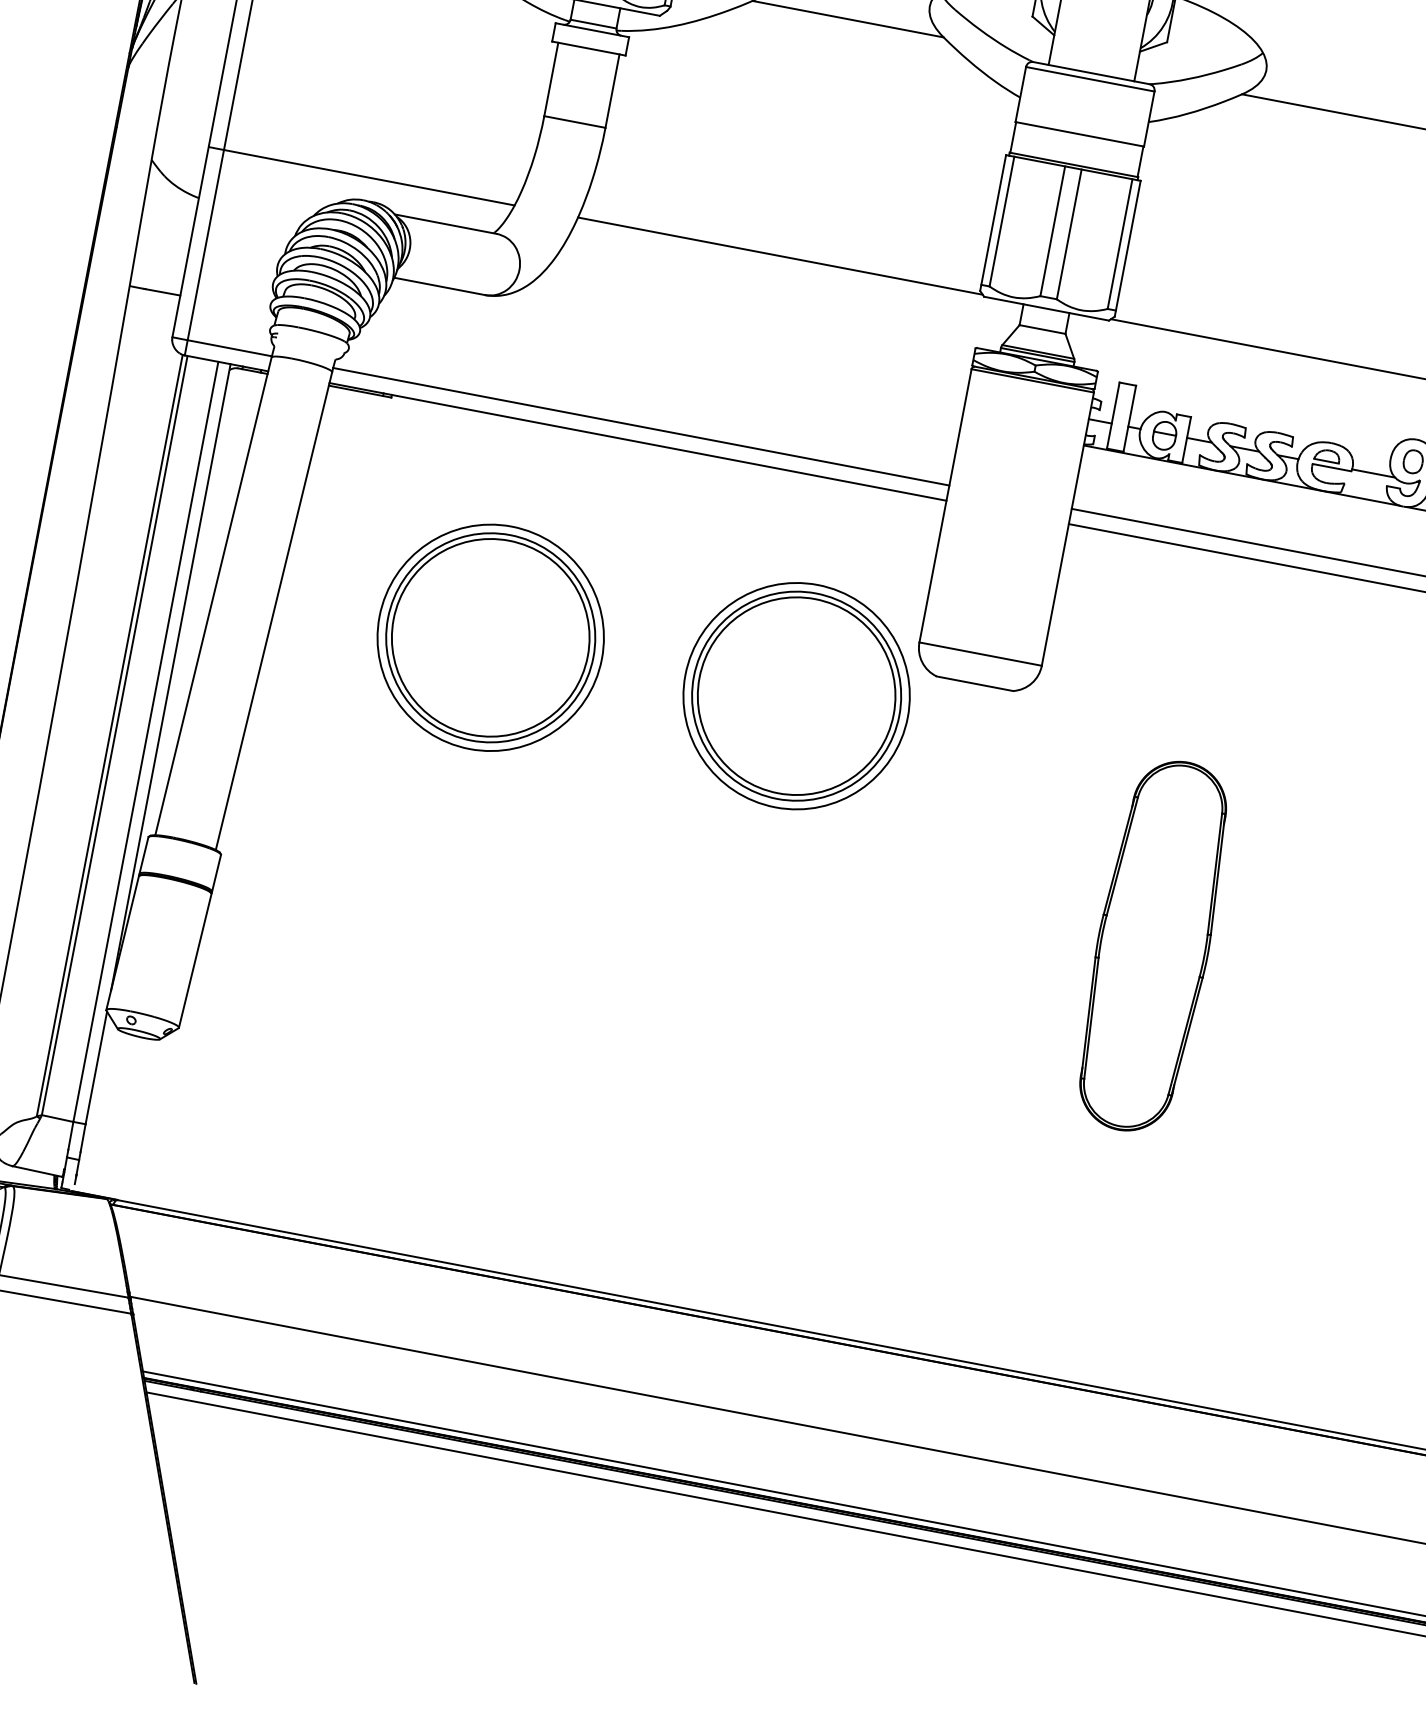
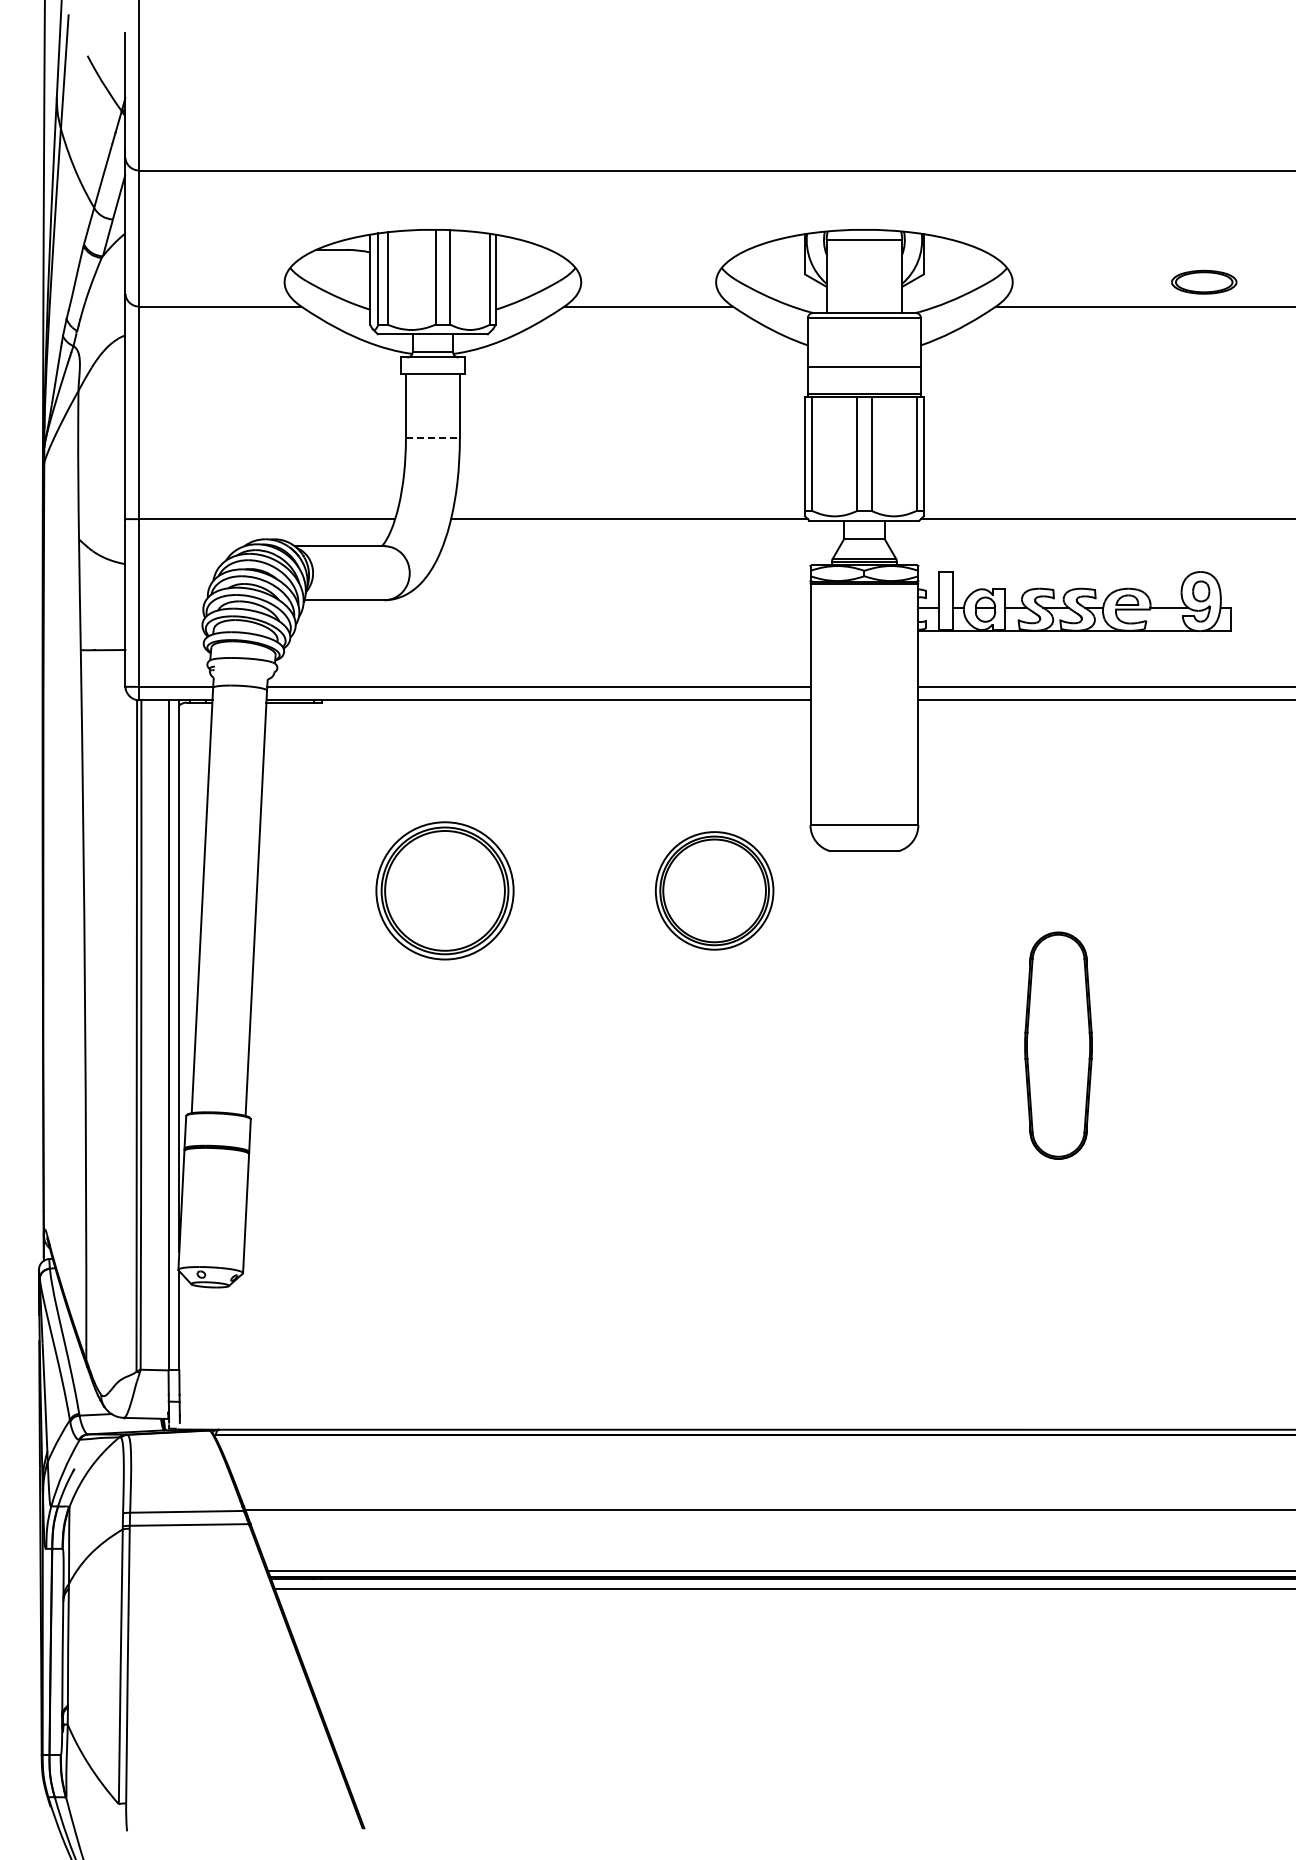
line: (574, 122) -> (432, 438), solid -> dashed
part: (490, 637) -> (444, 890), size x0.7
part: (796, 695) -> (714, 890), size x0.6
part: (1153, 945) -> (1058, 1045), size x0.7

